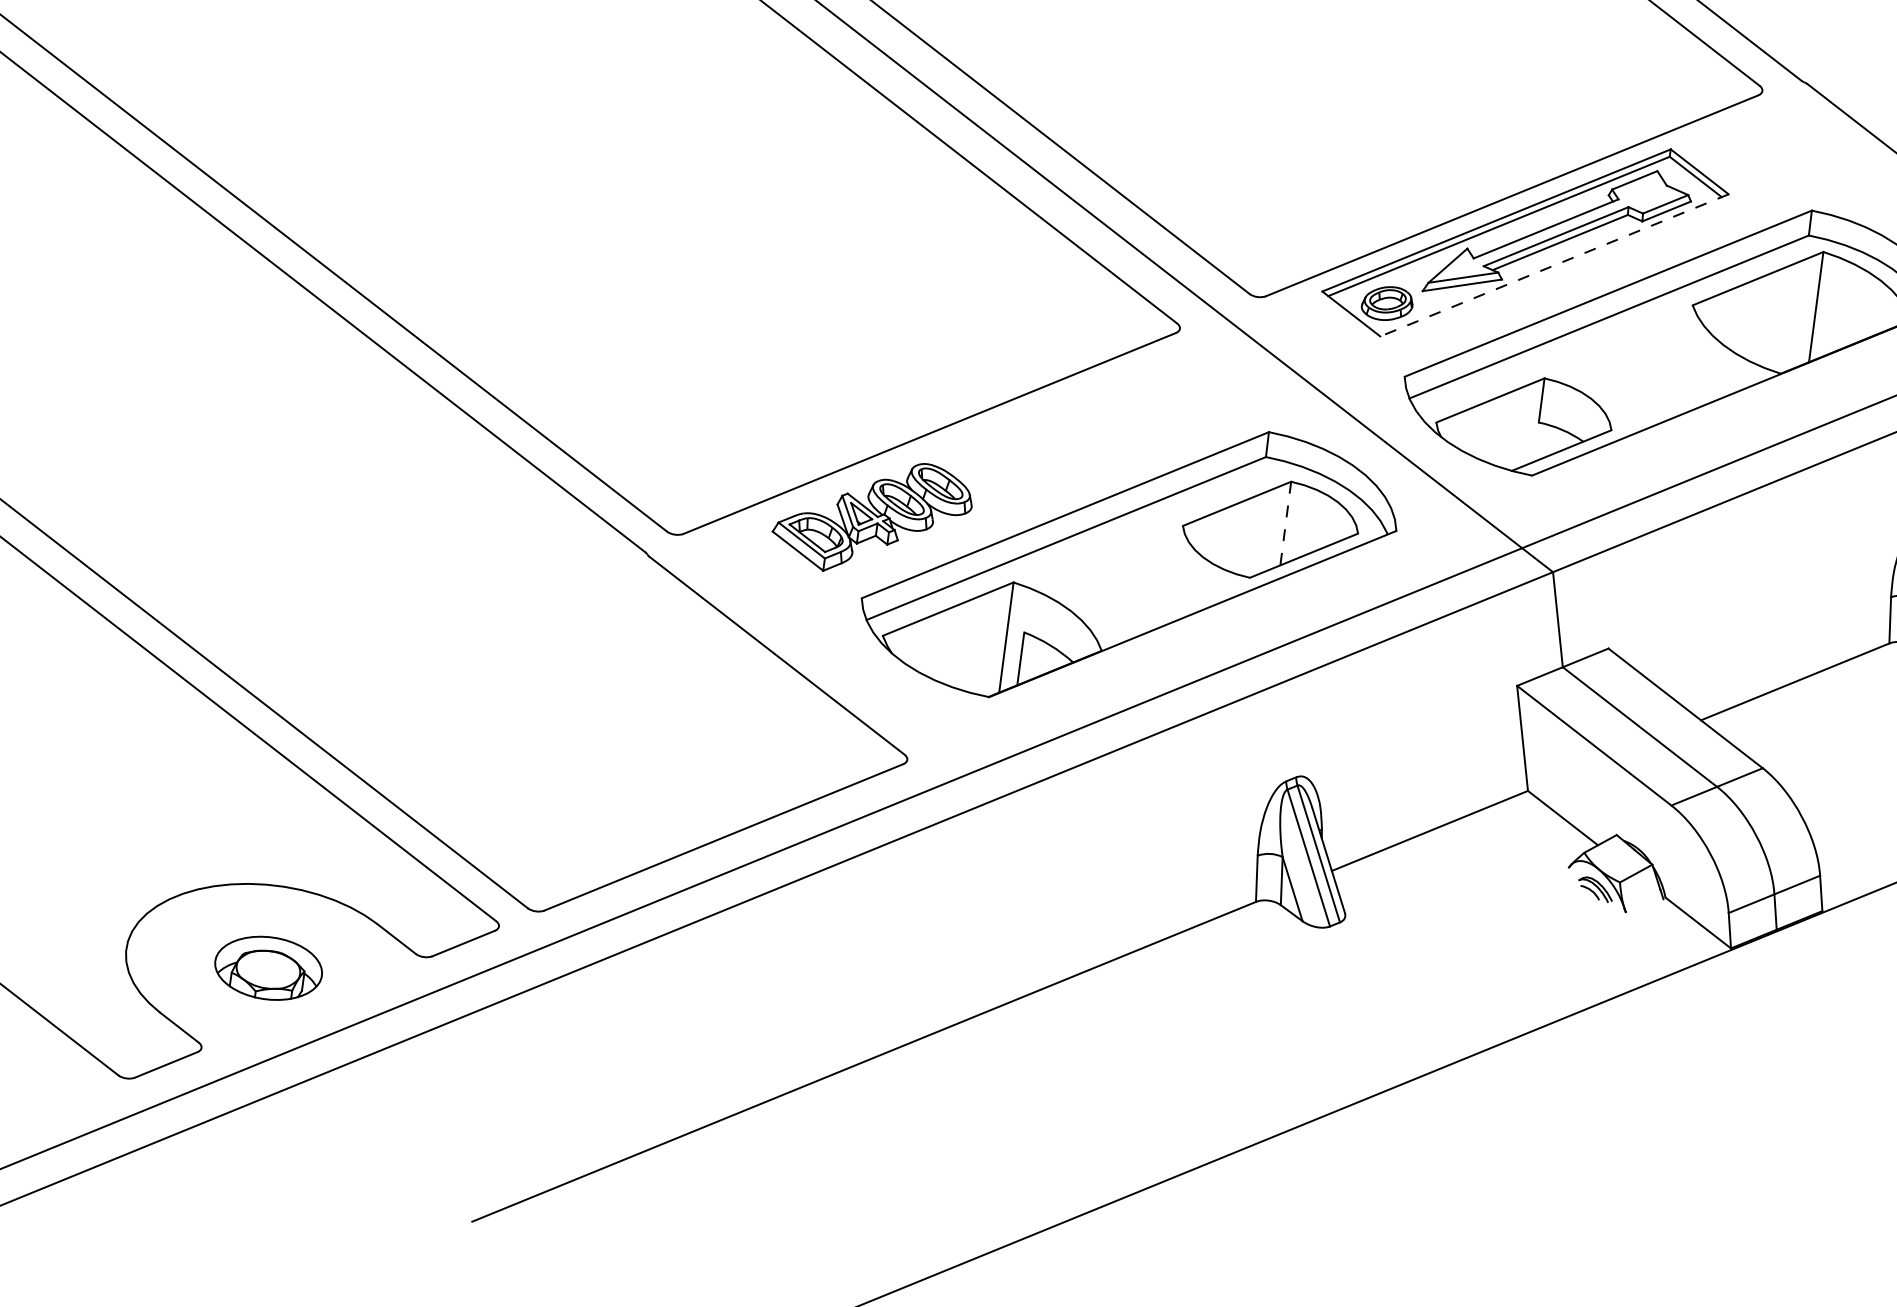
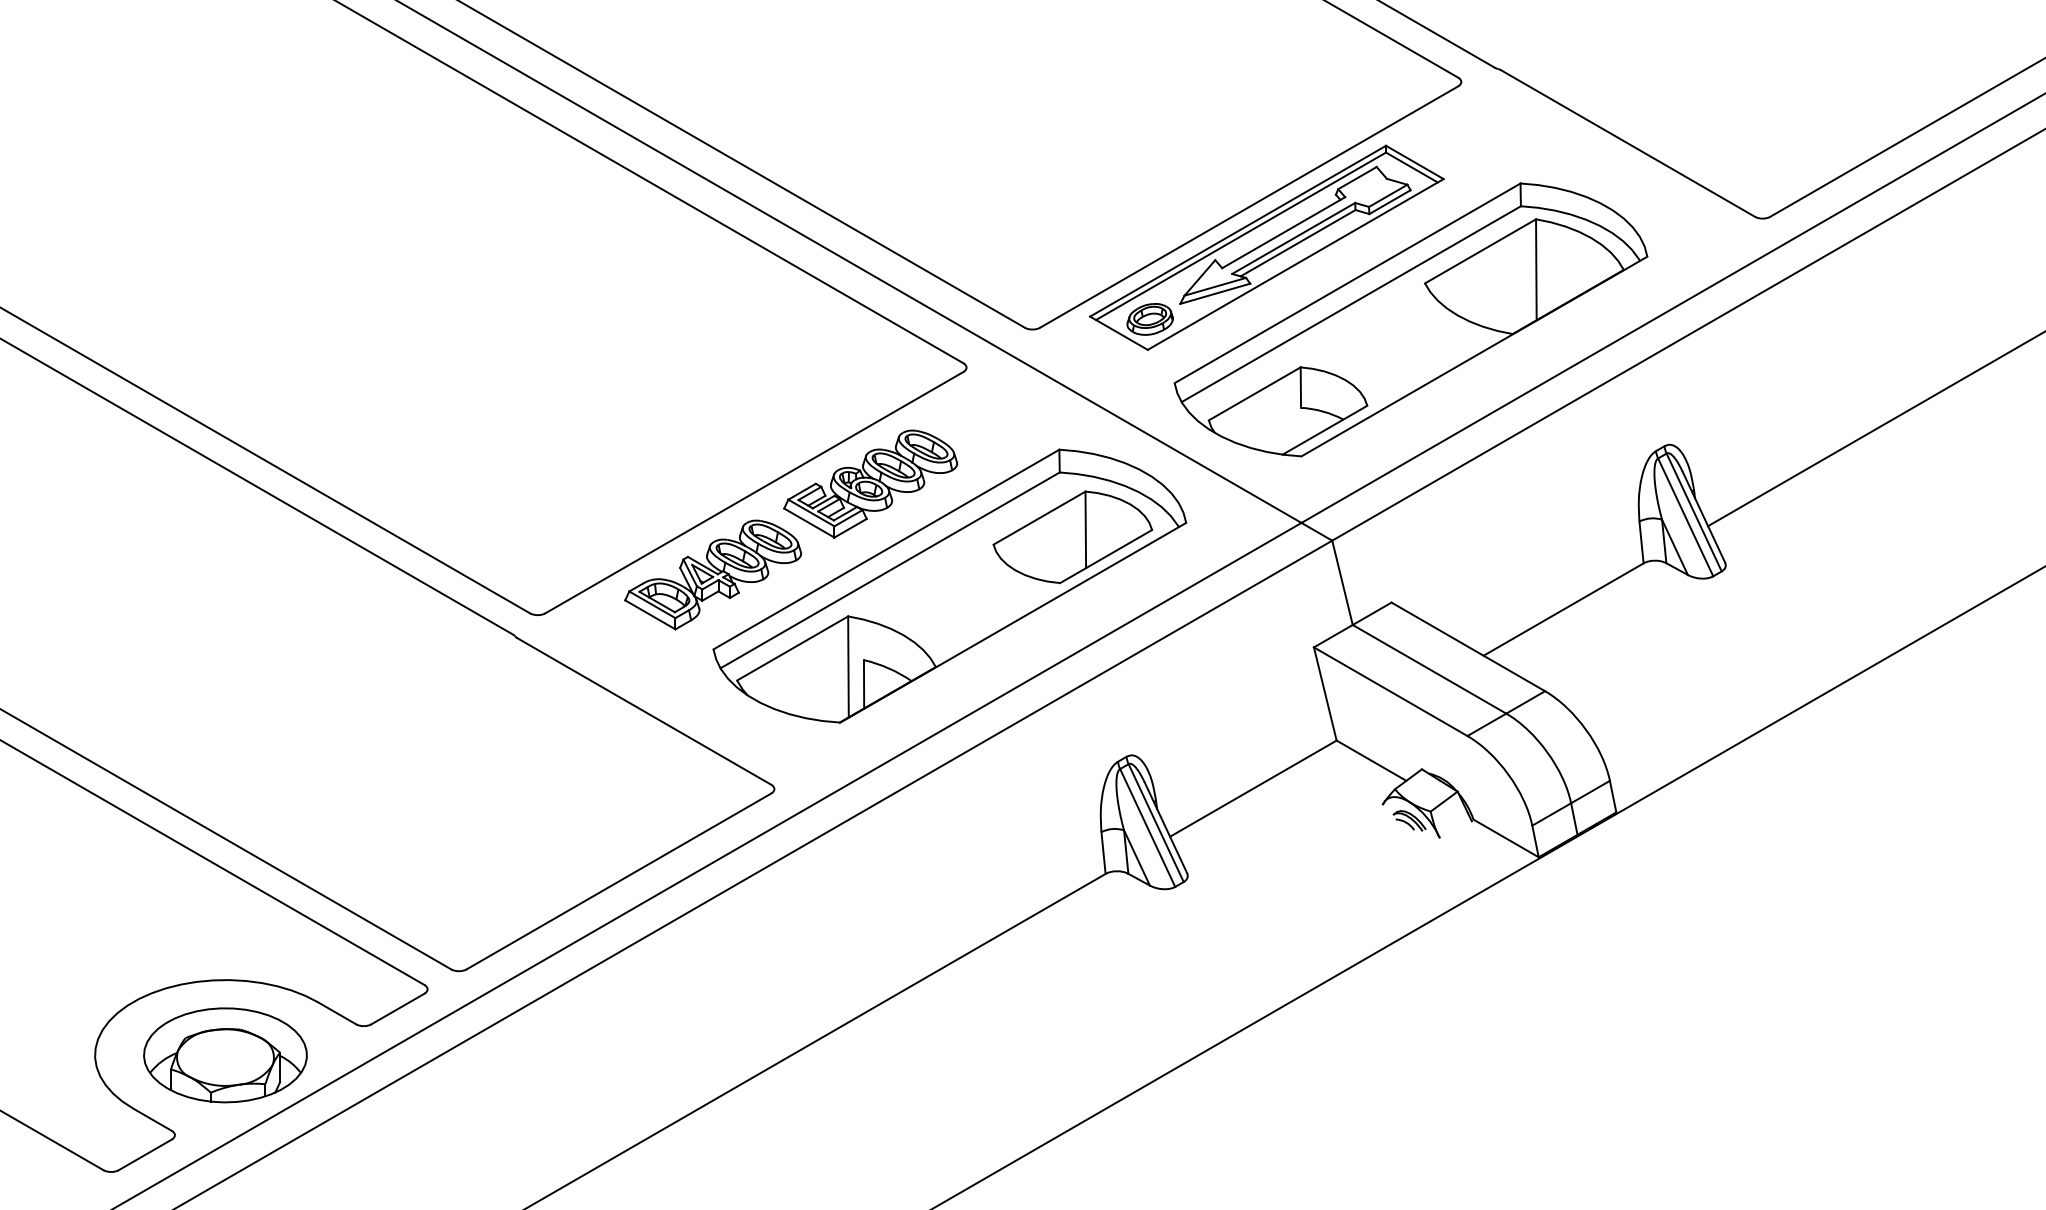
line: (1554, 265) -> (1295, 264), dashed -> solid
part: (1057, 440) -> (870, 483), added
line: (1285, 524) -> (1085, 530), dashed -> solid
part: (268, 968) -> (225, 1055), size x1.67

